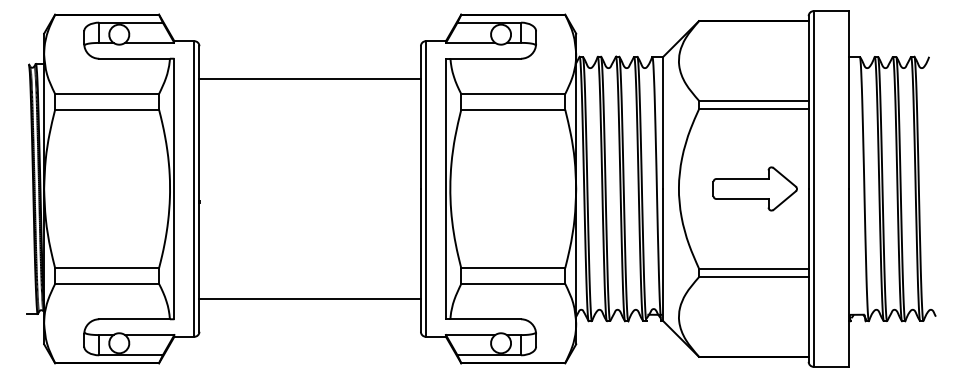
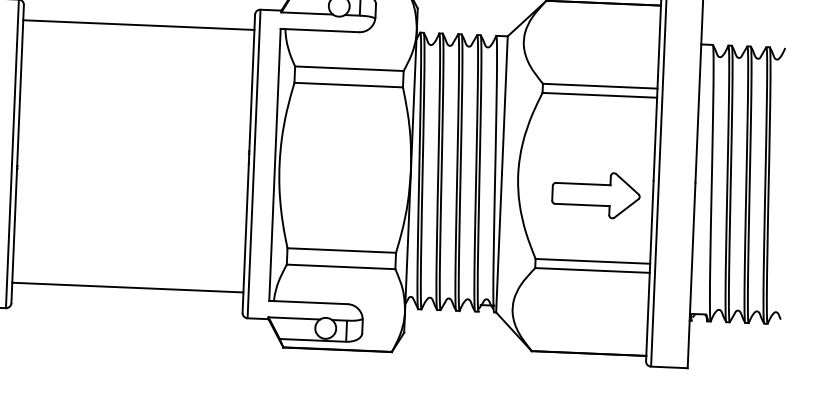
line: (309, 78) -> (138, 24), moved
part: (754, 188) -> (595, 194), moved
line: (309, 299) -> (127, 287), moved

